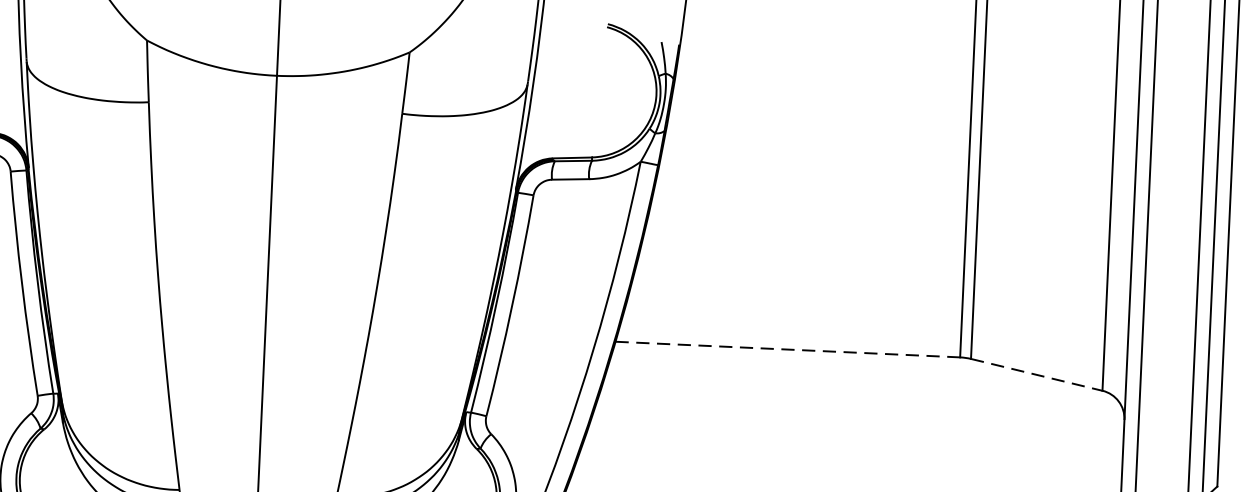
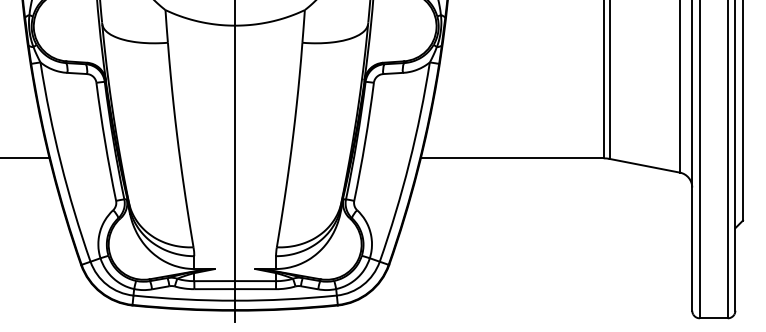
line: (788, 349) -> (512, 158), dashed -> solid
line: (1036, 374) -> (644, 165), dashed -> solid

